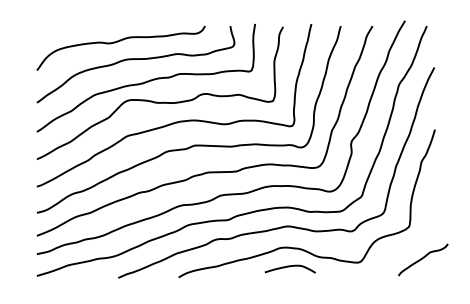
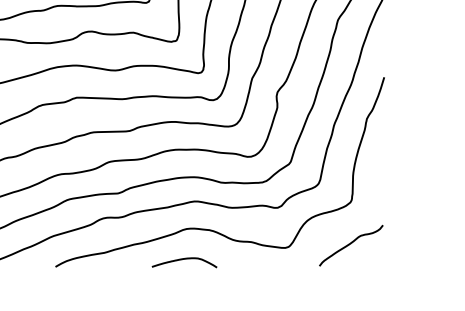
curve: (423, 258) -> (351, 243), moved
curve: (289, 267) -> (183, 260), moved

